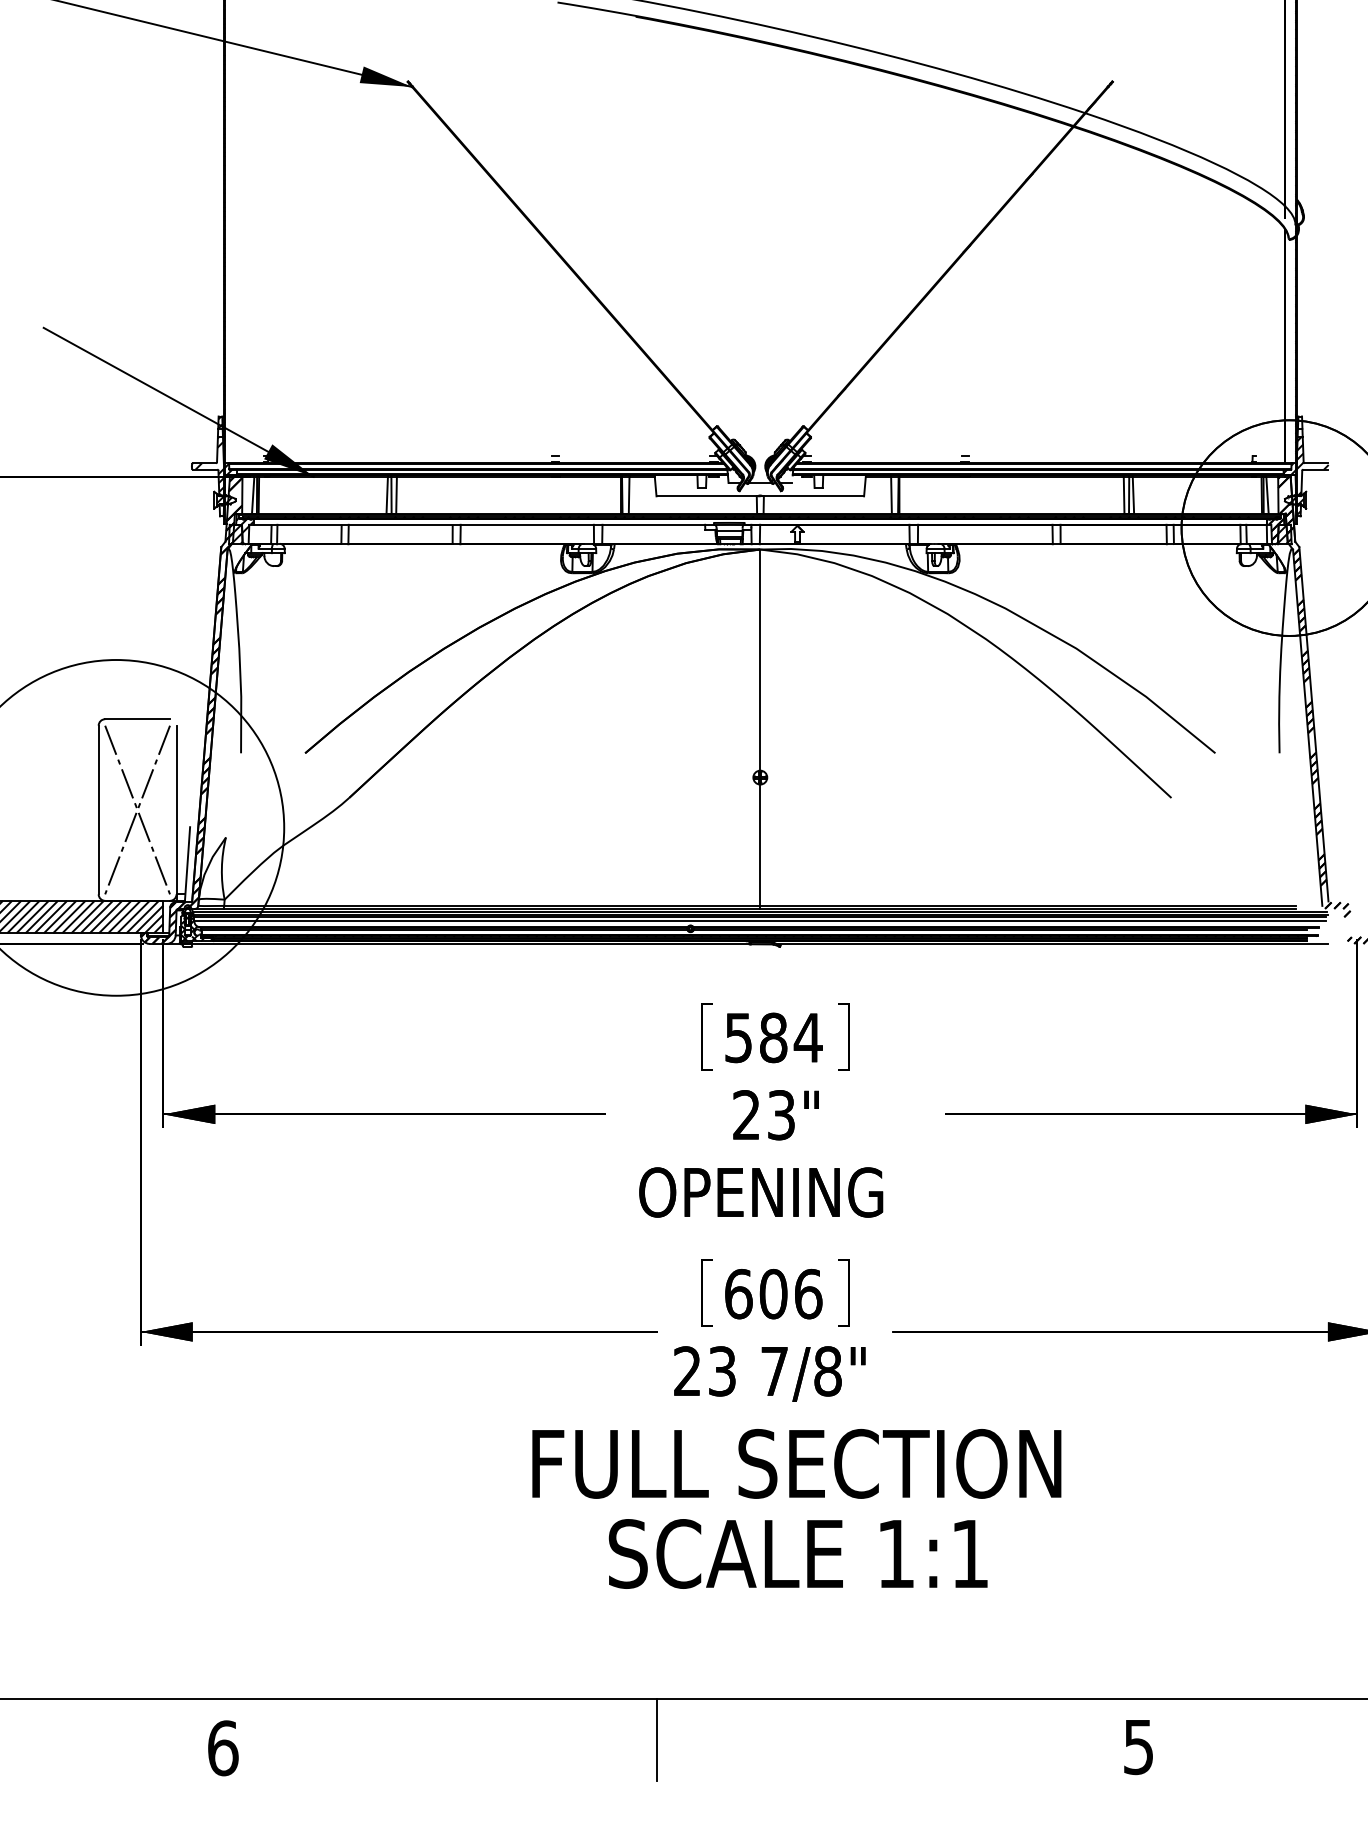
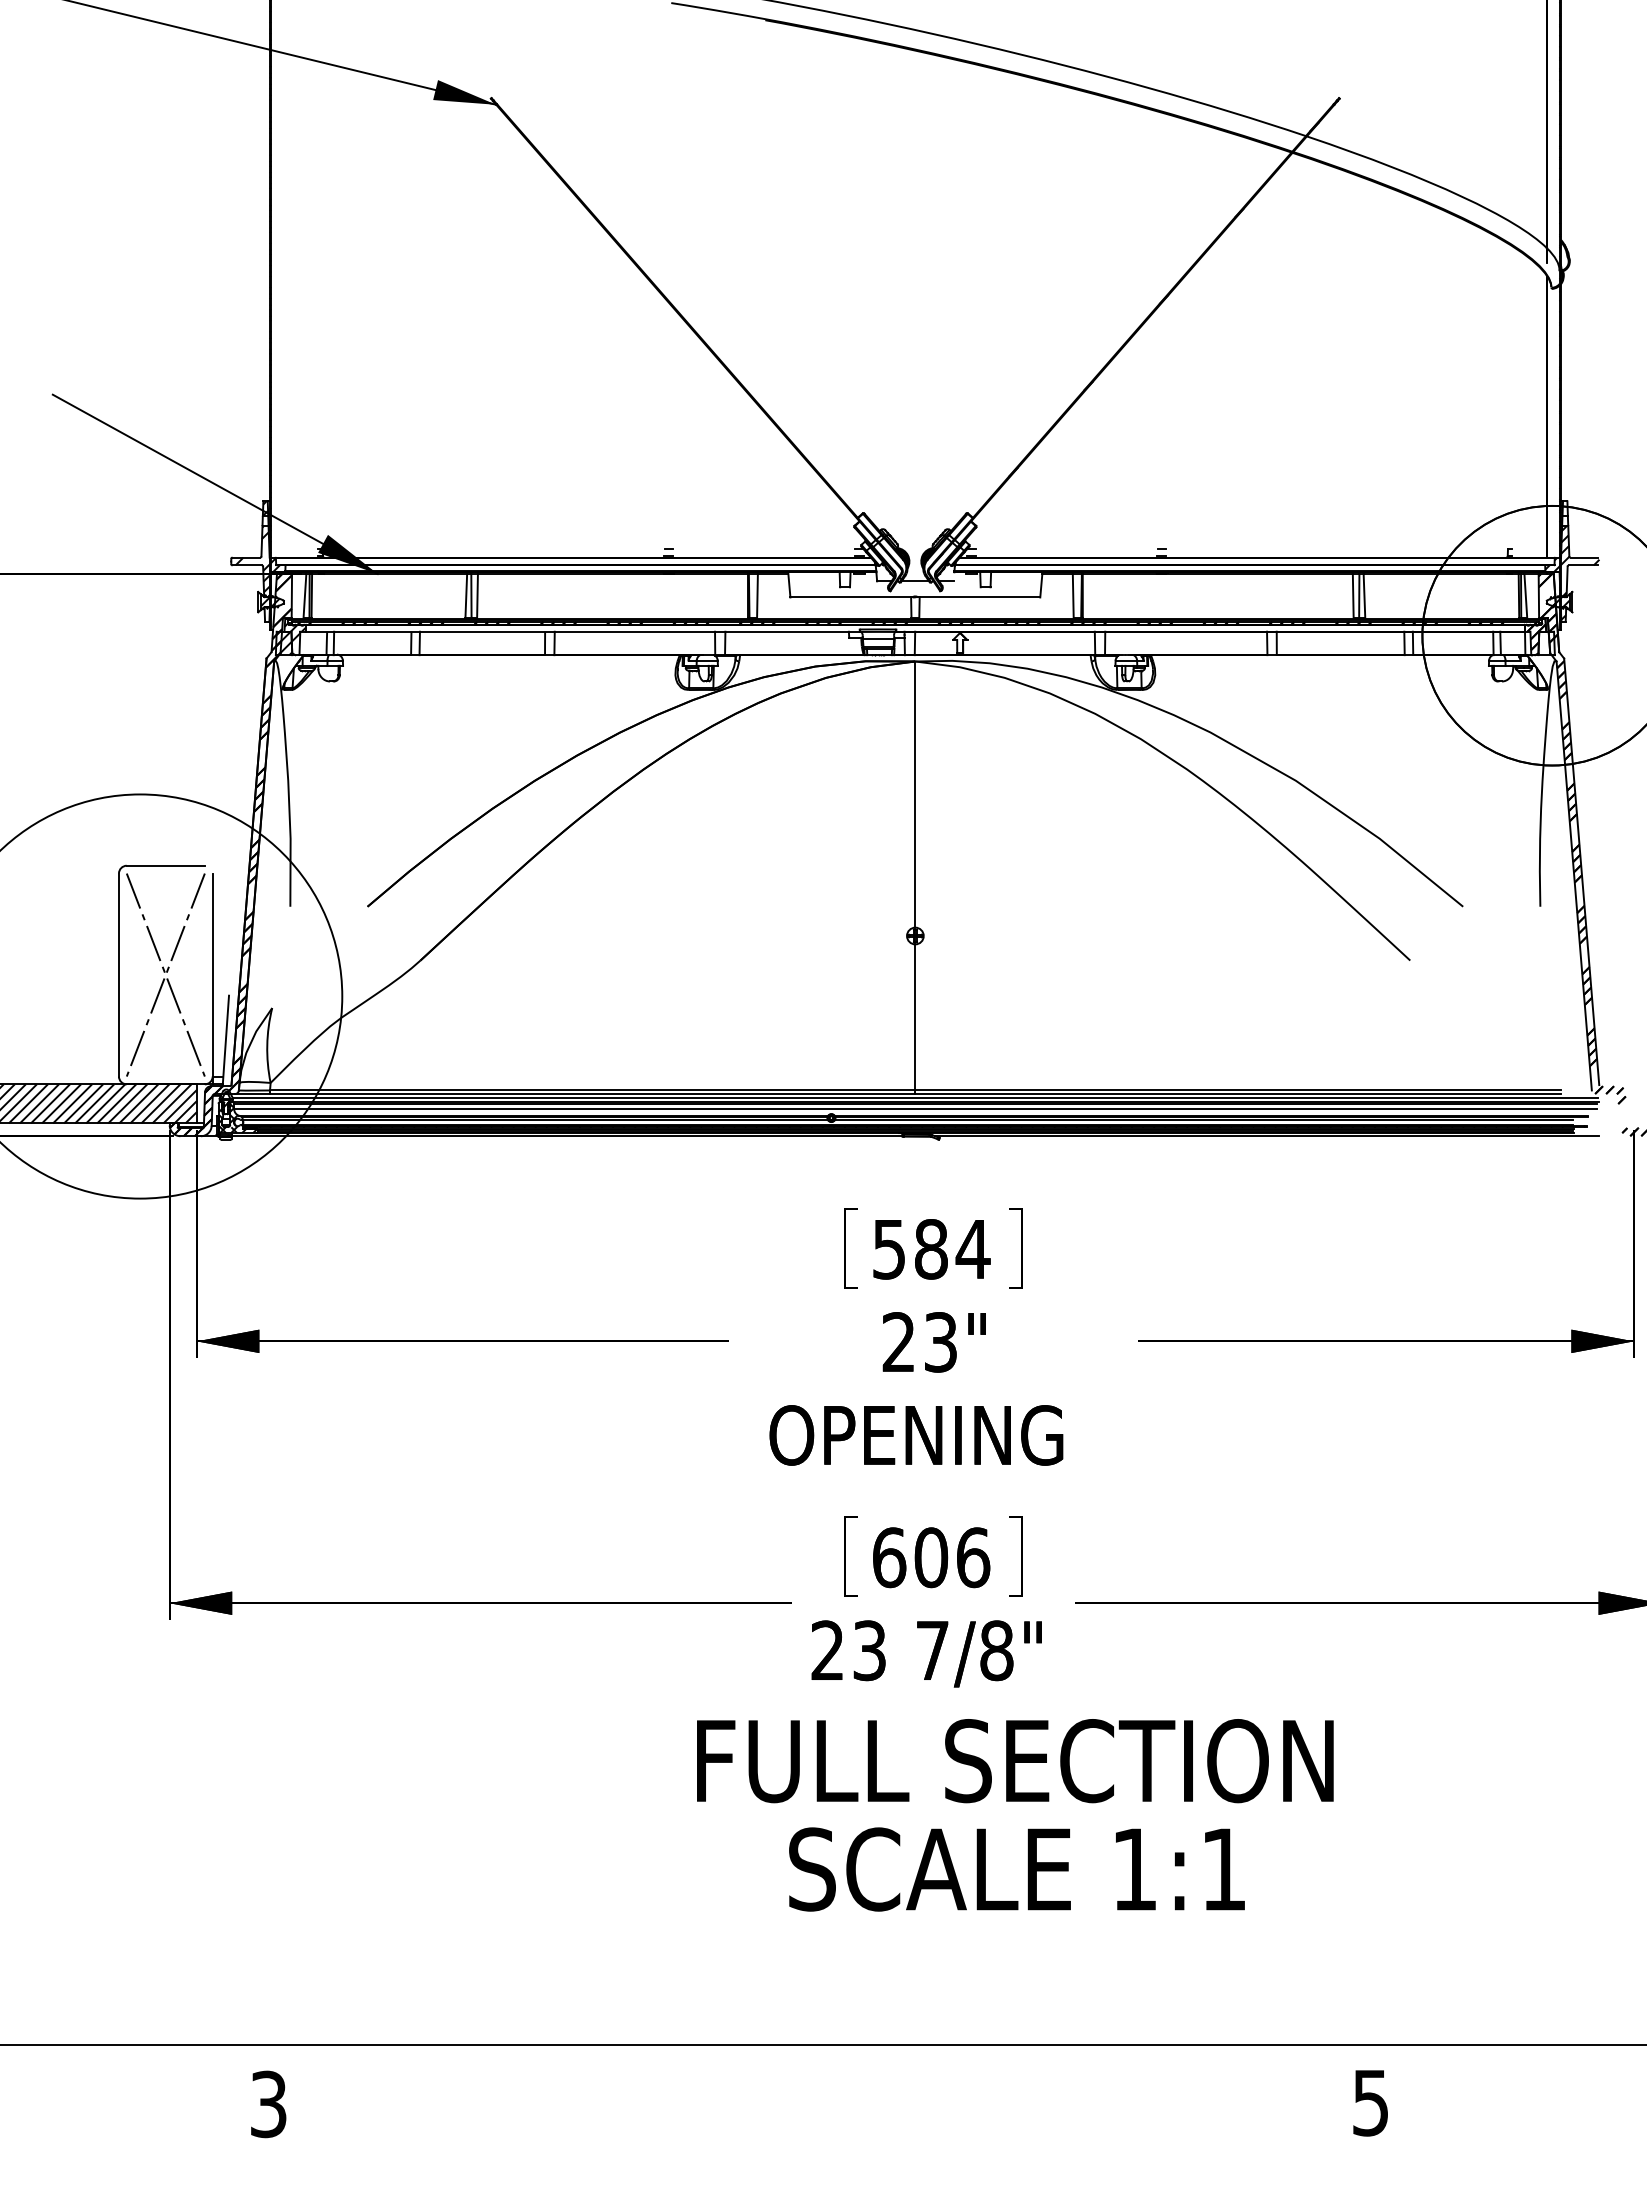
hatch: (1284, 534) -> (1546, 643), removed
text: (796, 1509) -> (1015, 1815), moved
line: (657, 1740) -> (791, 2094), removed
text: (222, 1748) -> (268, 2104), 6 -> 3

